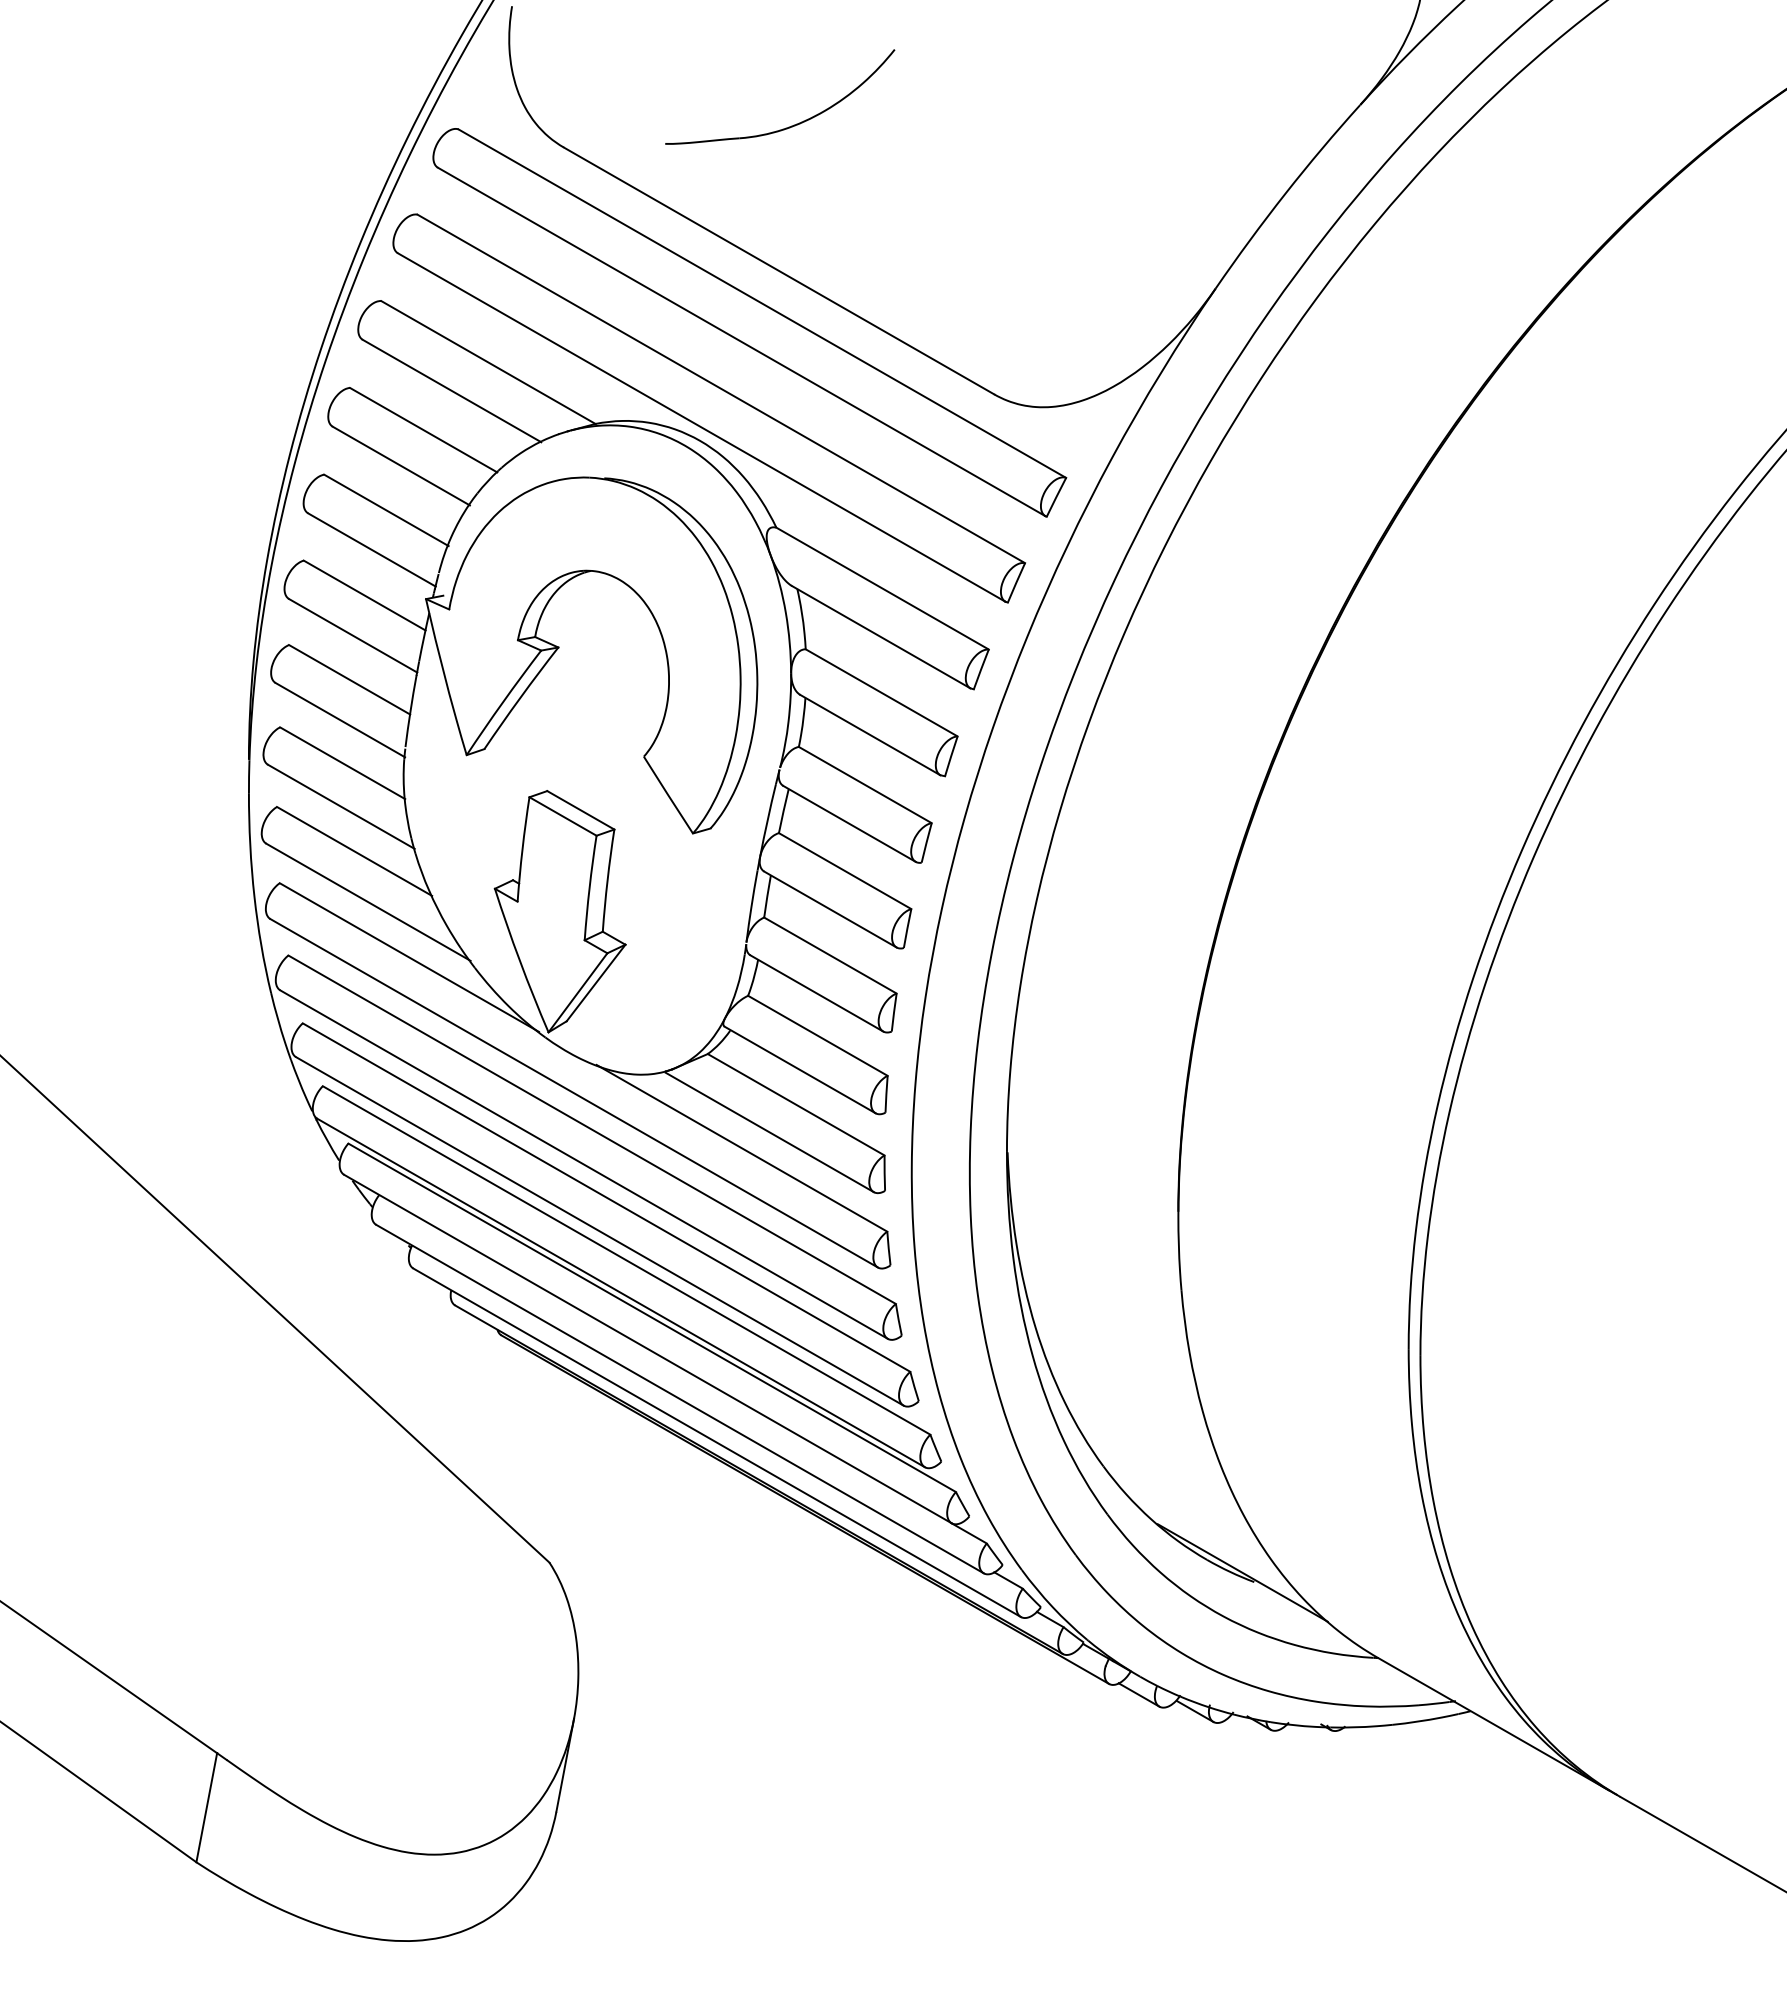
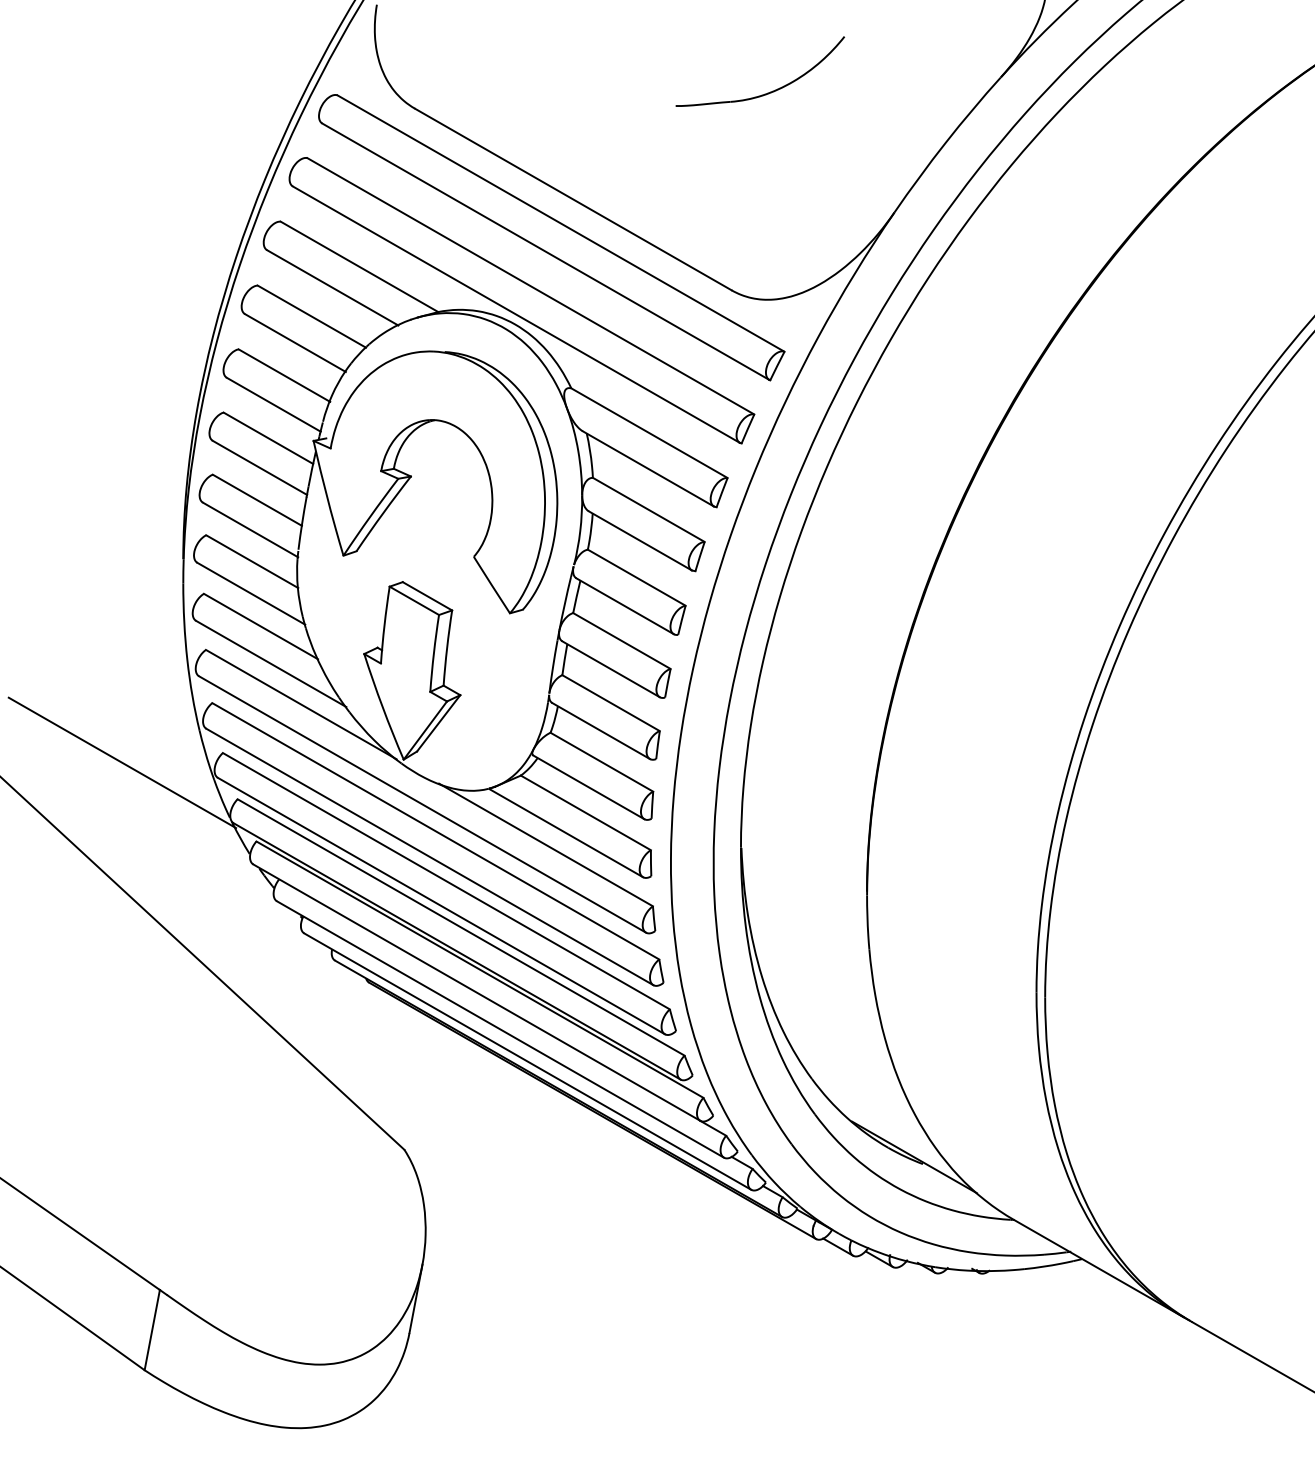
part: (791, 125) -> (768, 92), moved
line: (165, 1036) -> (121, 762), added

